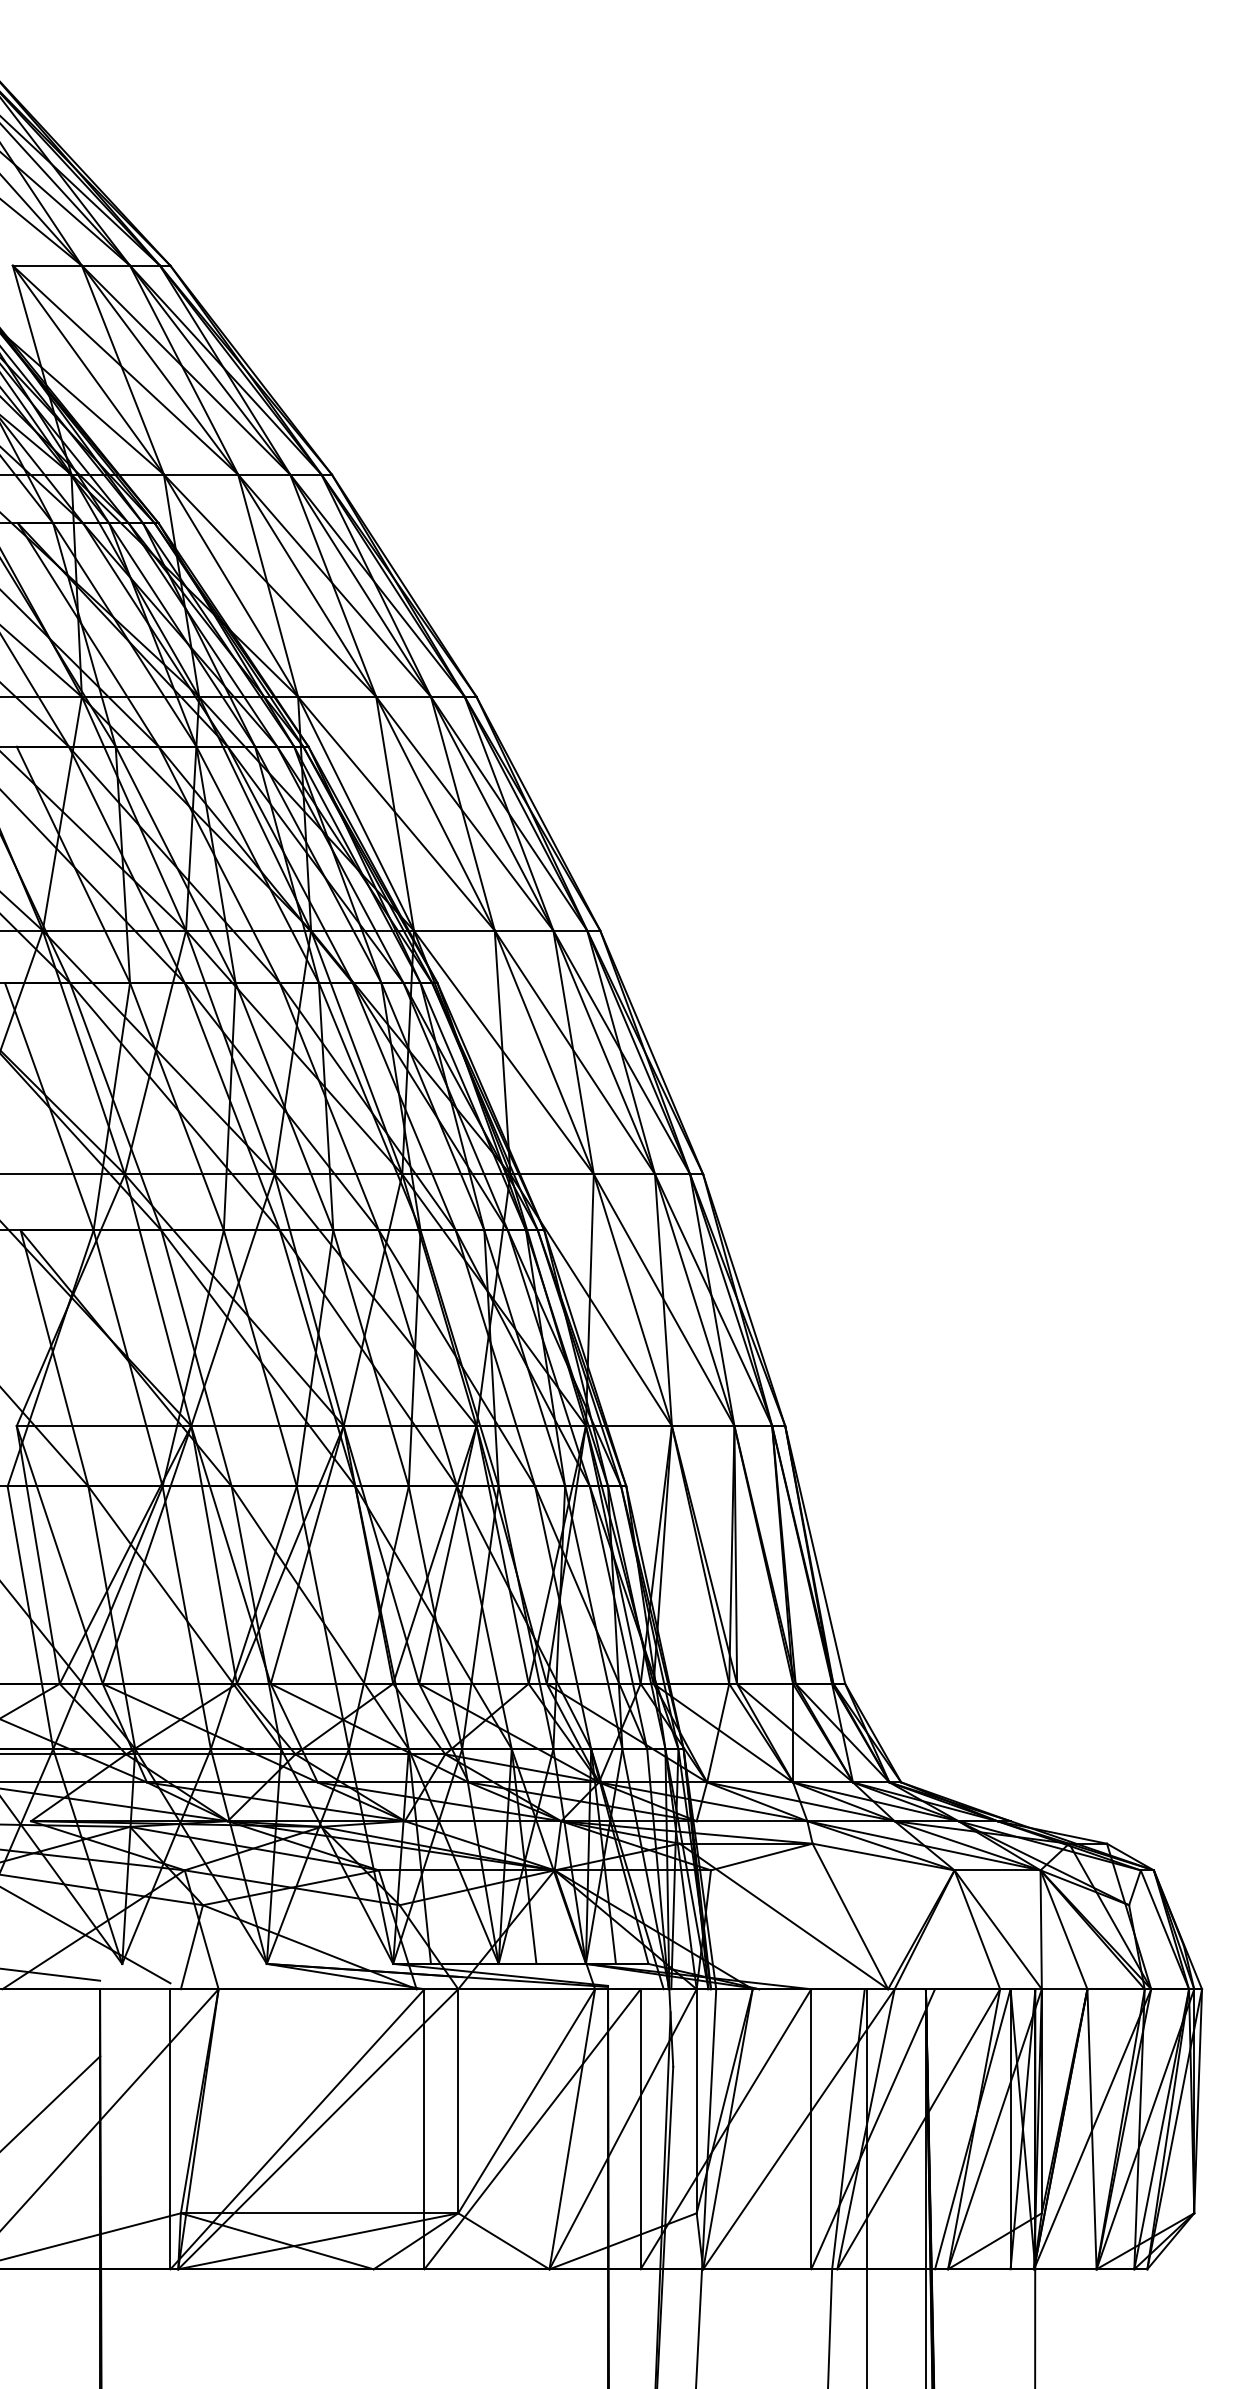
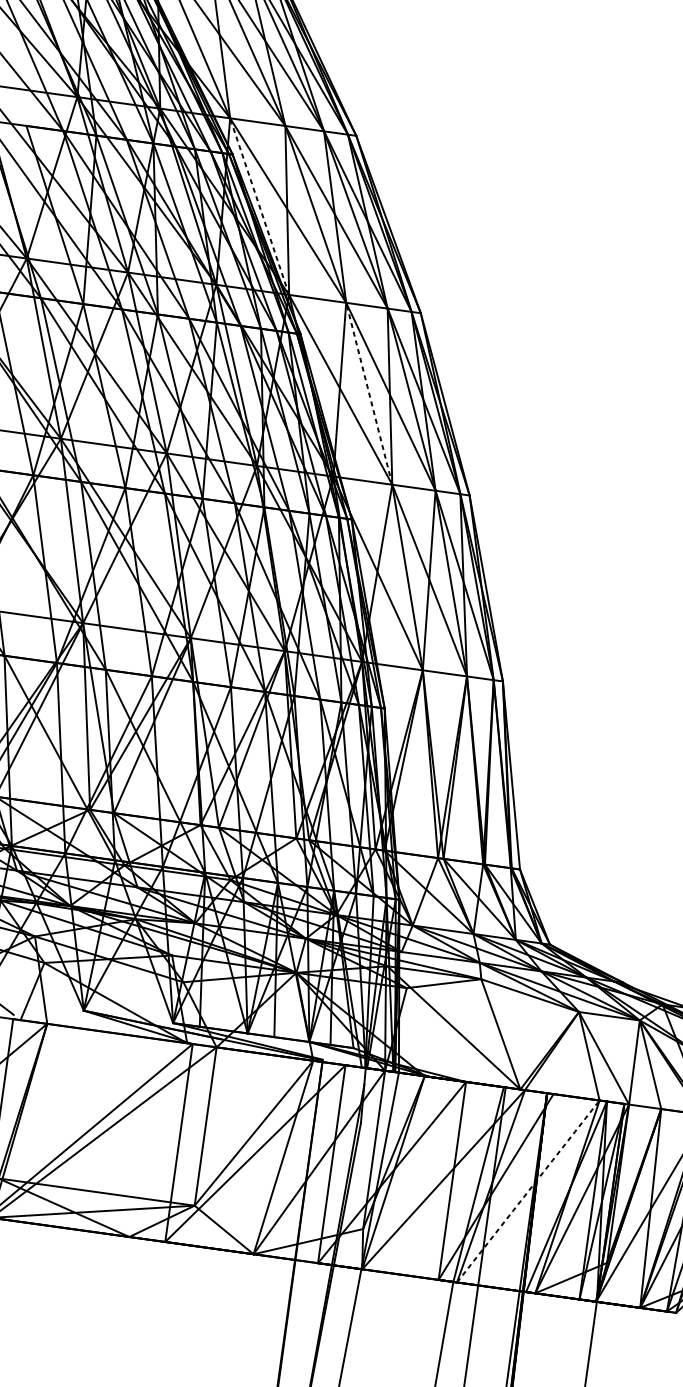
line: (355, 813) -> (259, 206), solid -> dashed
line: (544, 1052) -> (369, 393), solid -> dashed
line: (918, 2129) -> (528, 1191), solid -> dashed

